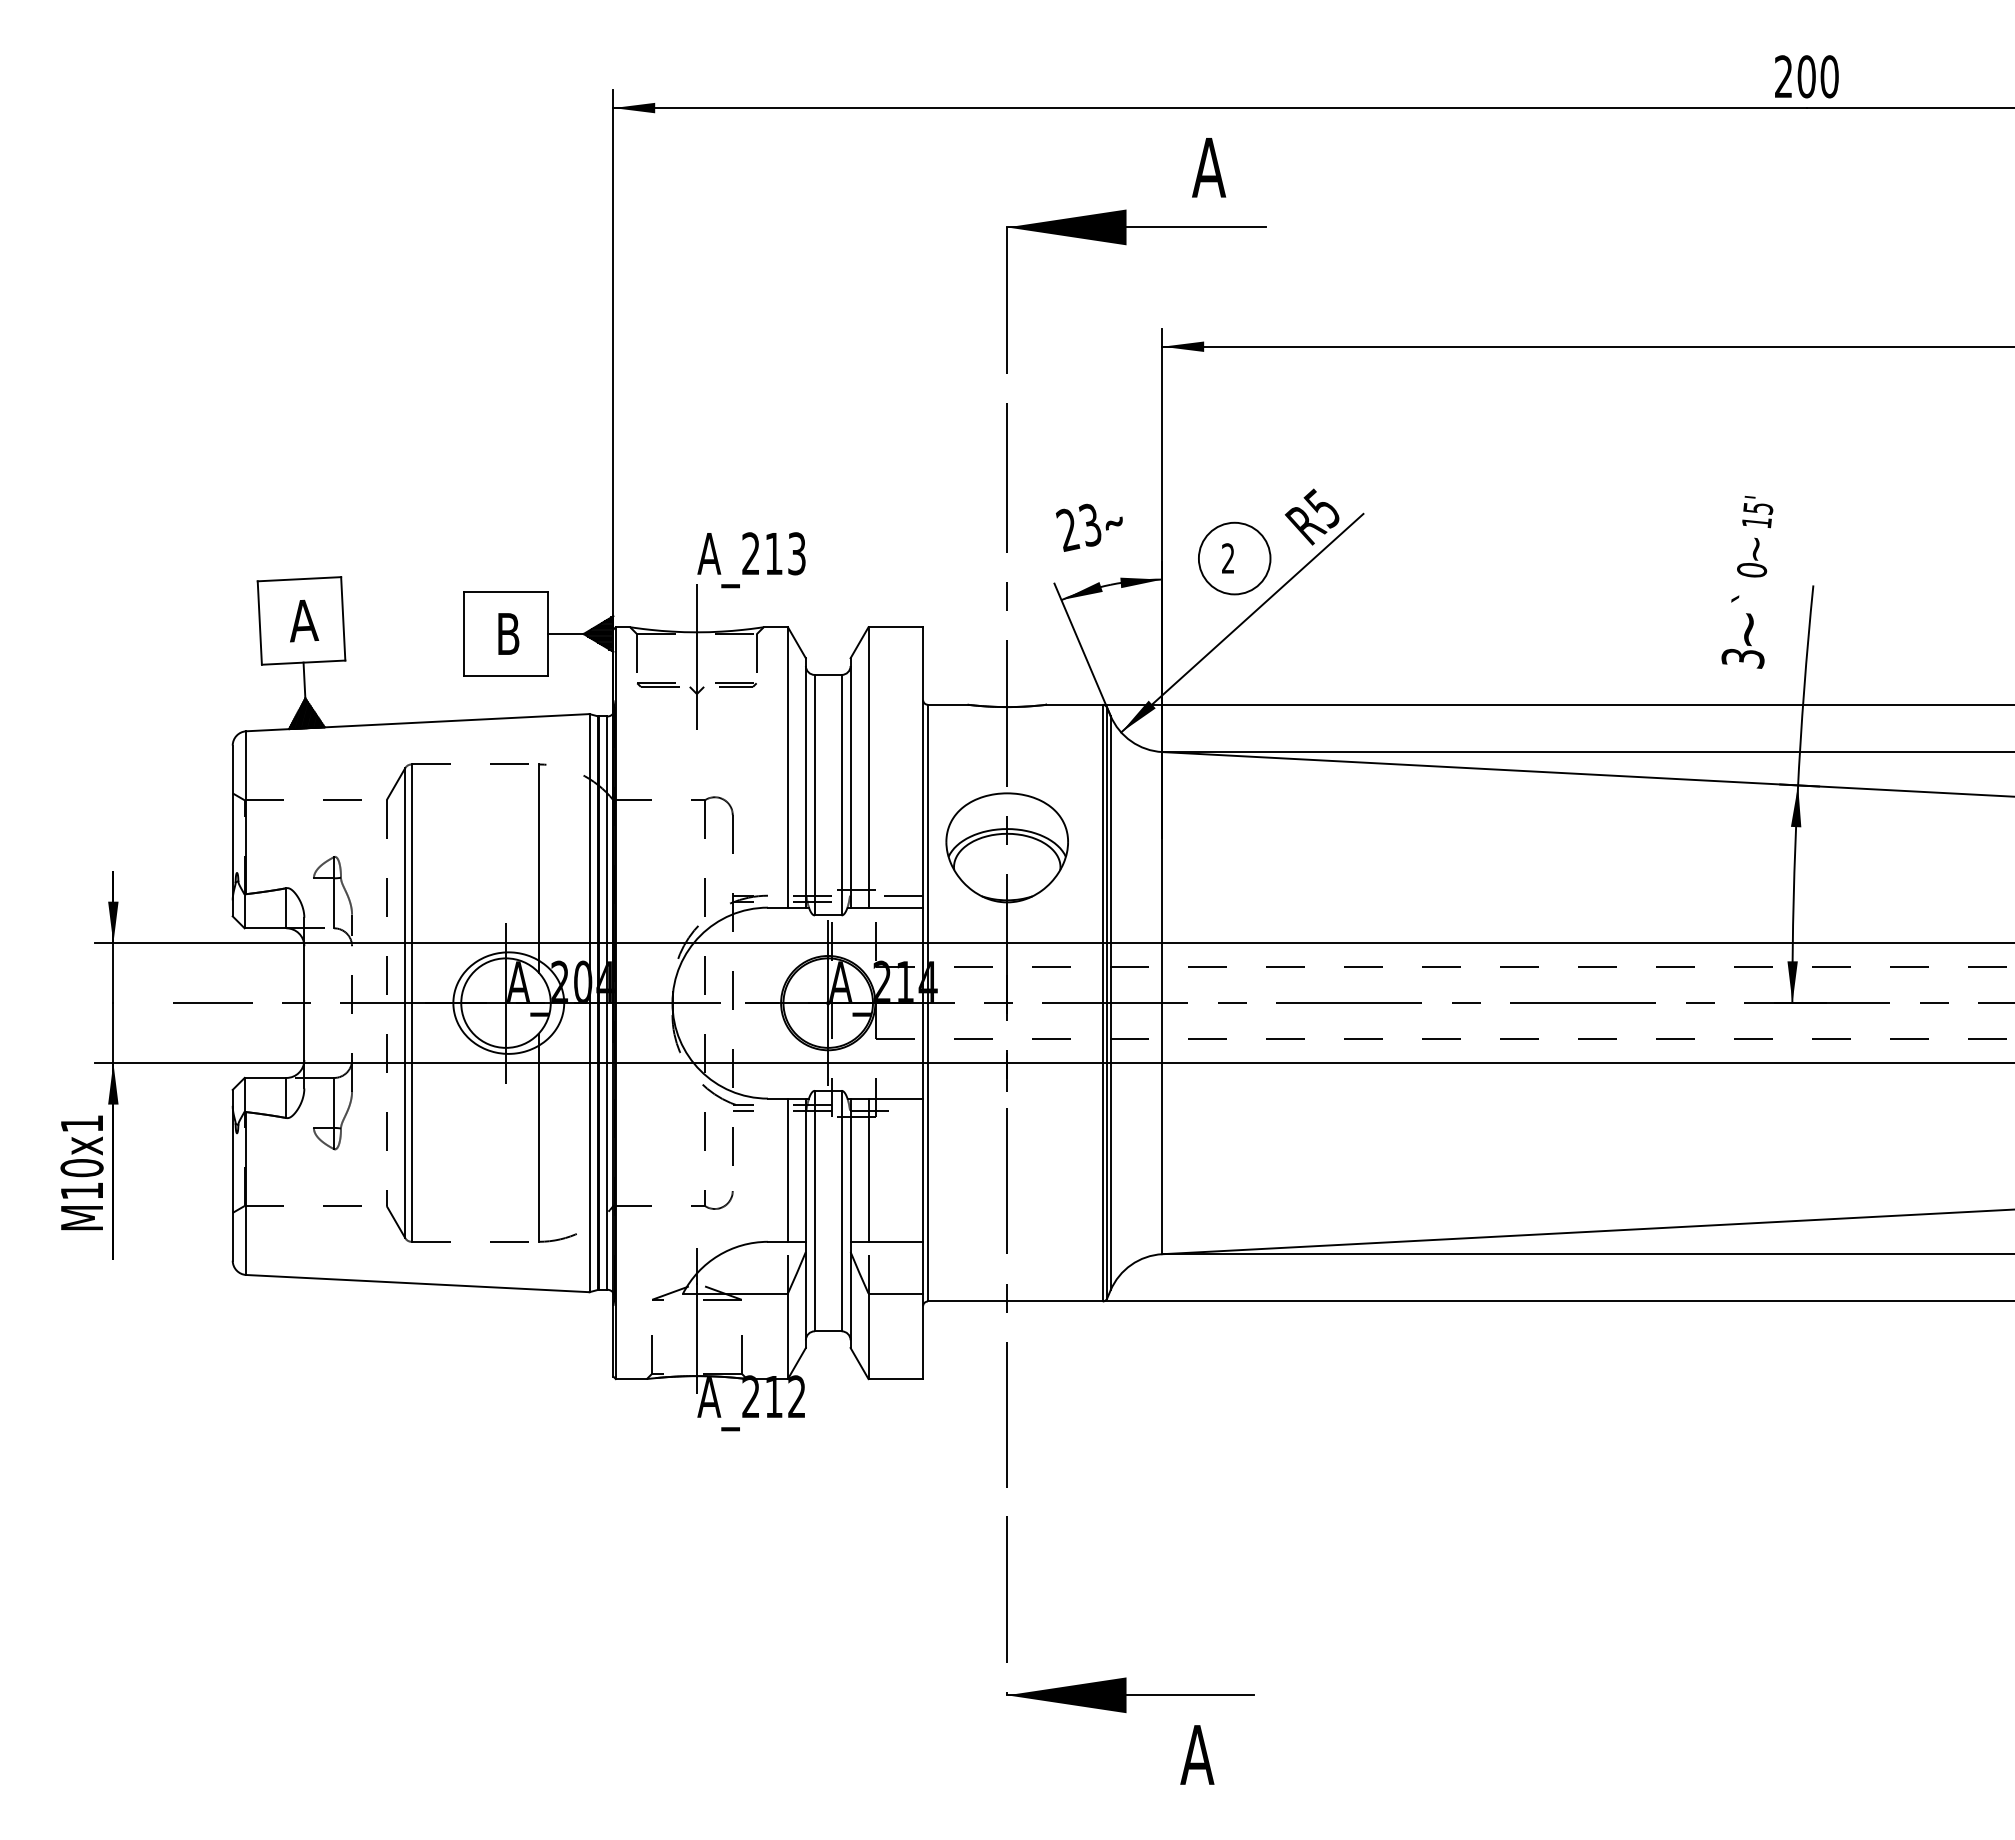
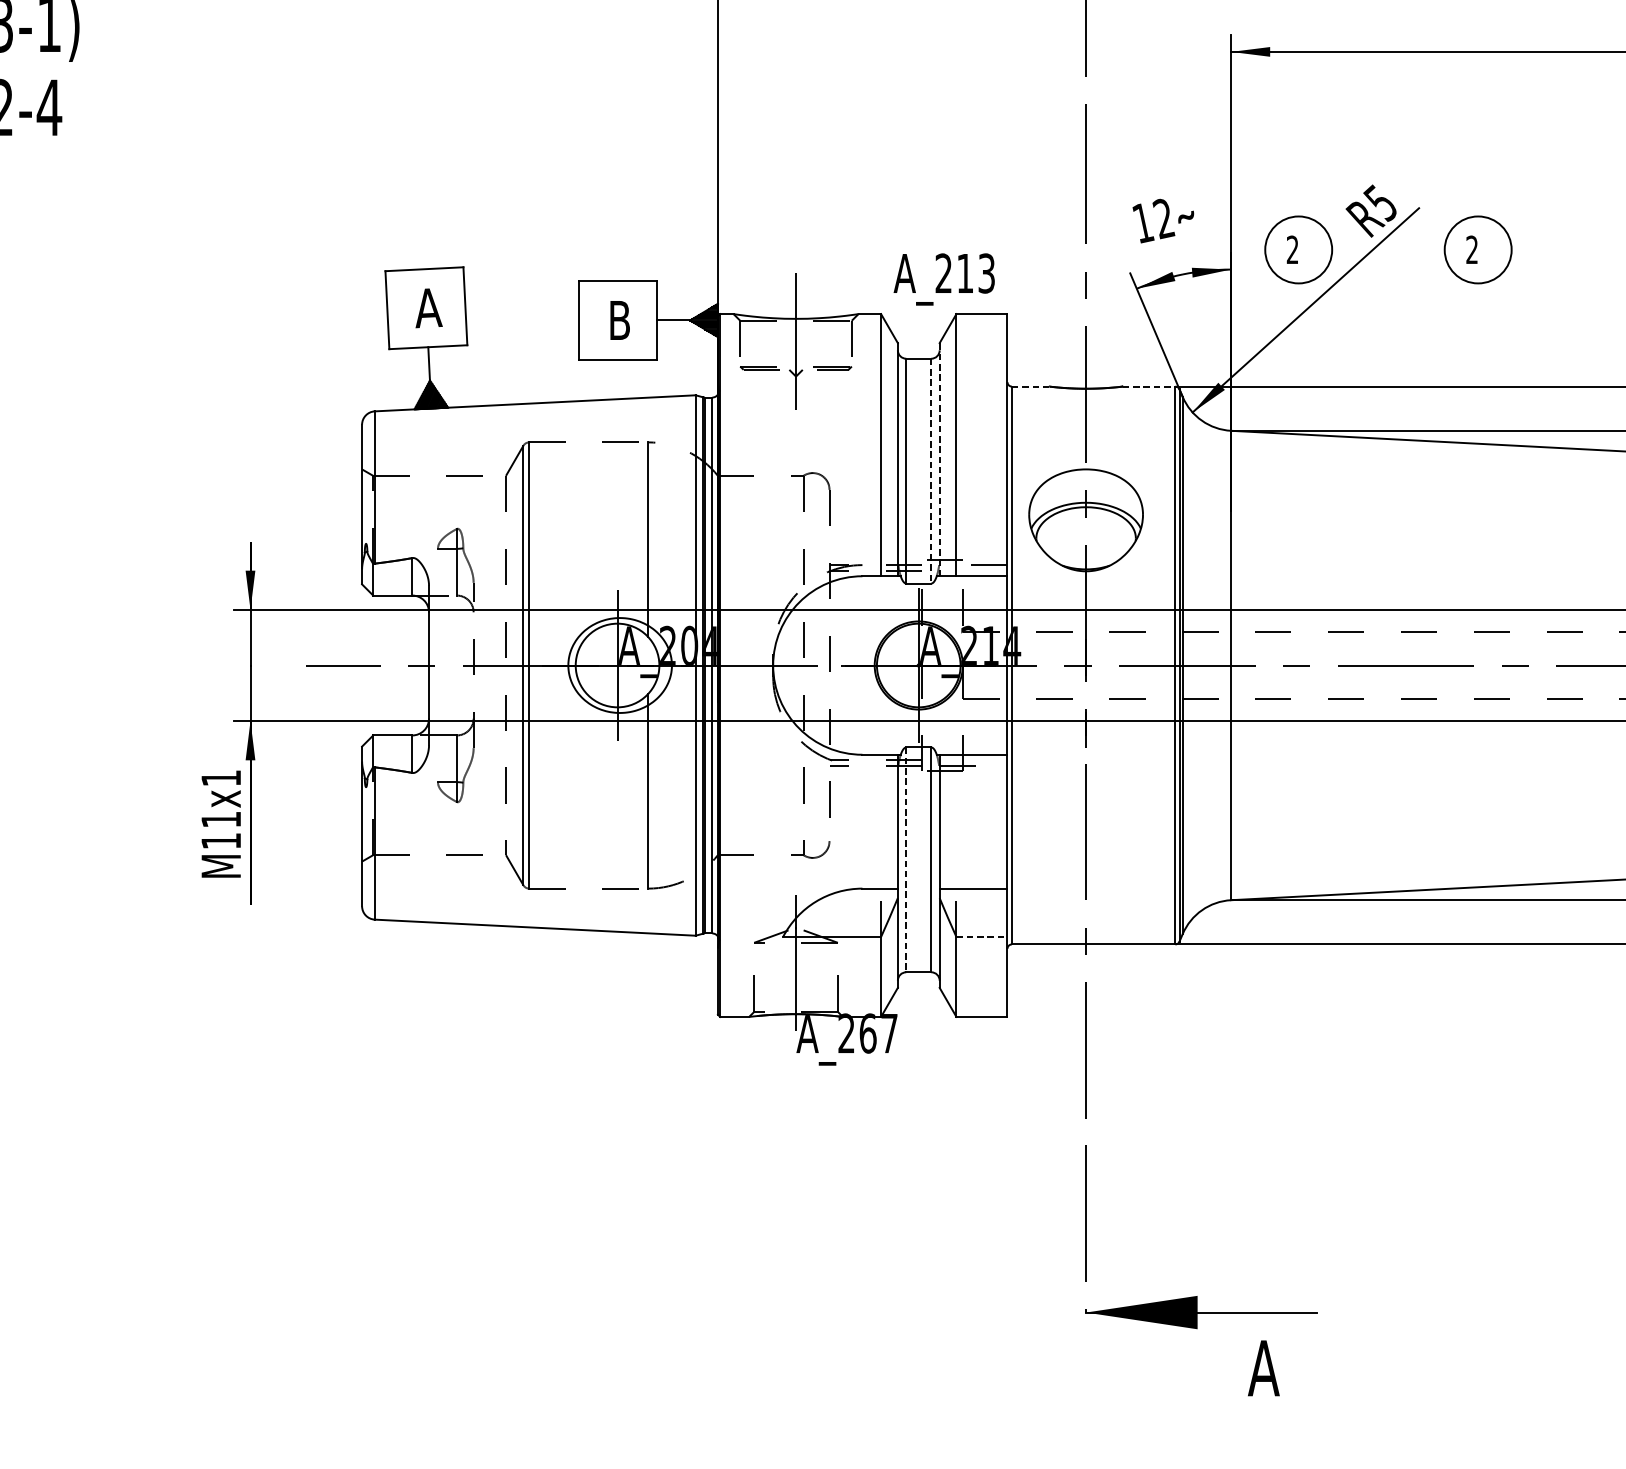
text: (1078, 527) -> (1152, 220), 23 -> 12
part: (1426, 558) -> (1478, 249), added
text: (751, 560) -> (944, 279), moved
line: (948, 704) -> (1031, 386), solid -> dashed
line: (1075, 704) -> (1149, 386), solid -> dashed
line: (850, 782) -> (939, 459), solid -> dashed
line: (841, 795) -> (931, 471), solid -> dashed
text: (81, 1168) -> (220, 820), M10x1 -> M11x1
line: (787, 1169) -> (880, 821), removed
line: (868, 1169) -> (956, 821), removed
line: (814, 1211) -> (905, 860), solid -> dashed
line: (896, 1293) -> (982, 936), solid -> dashed
text: (785, 1396) -> (878, 1033), A_212 -> A_267

